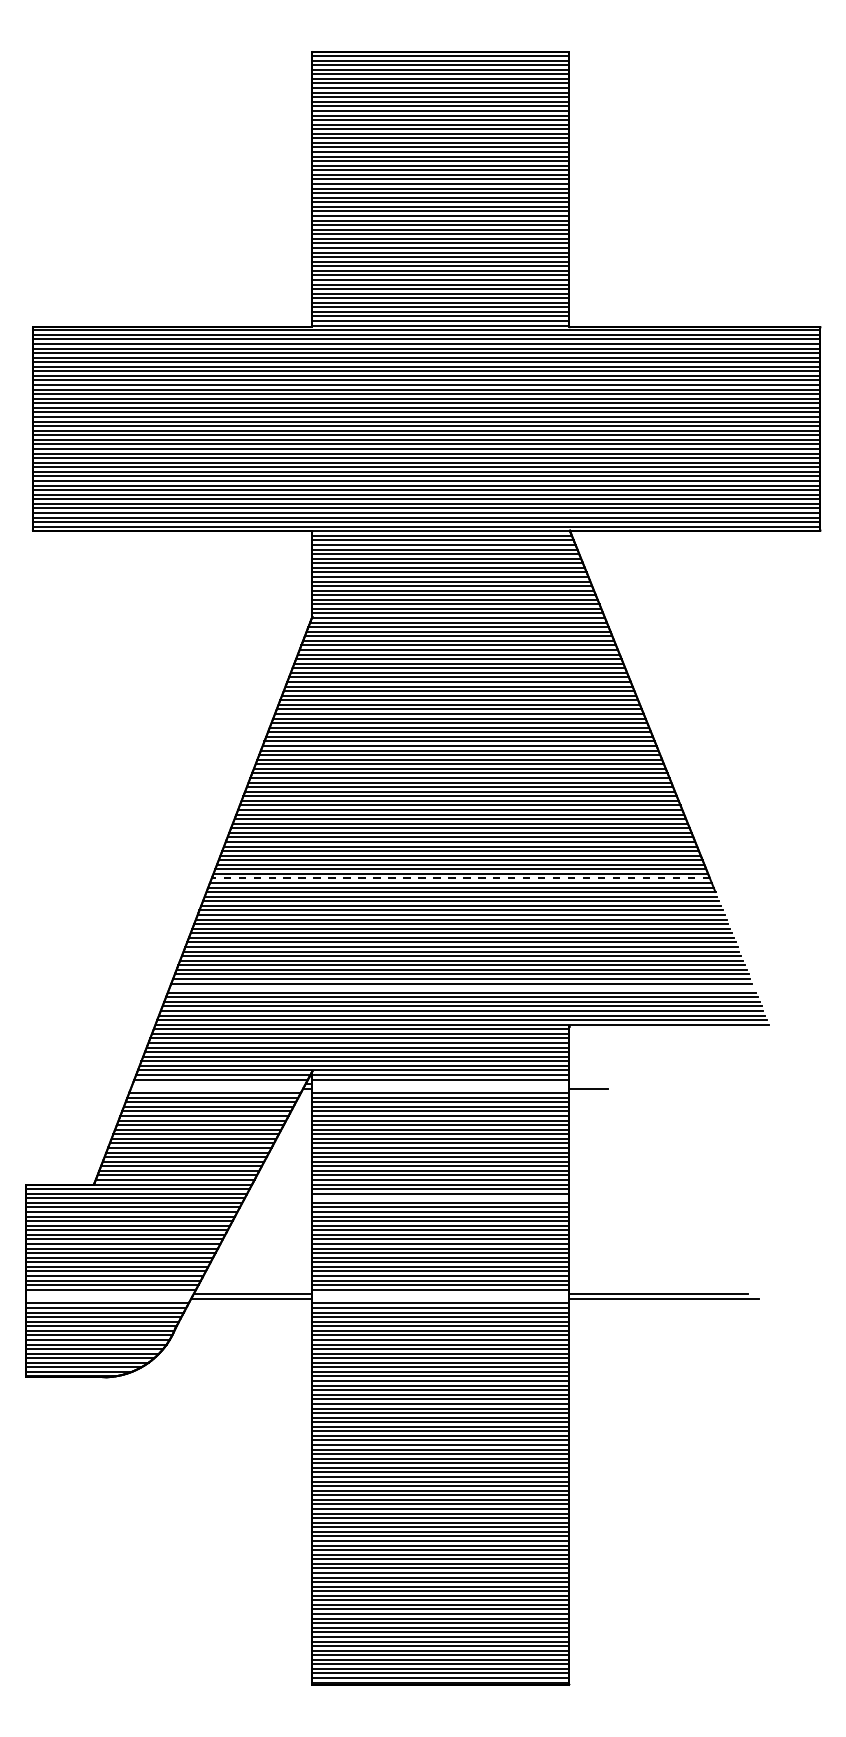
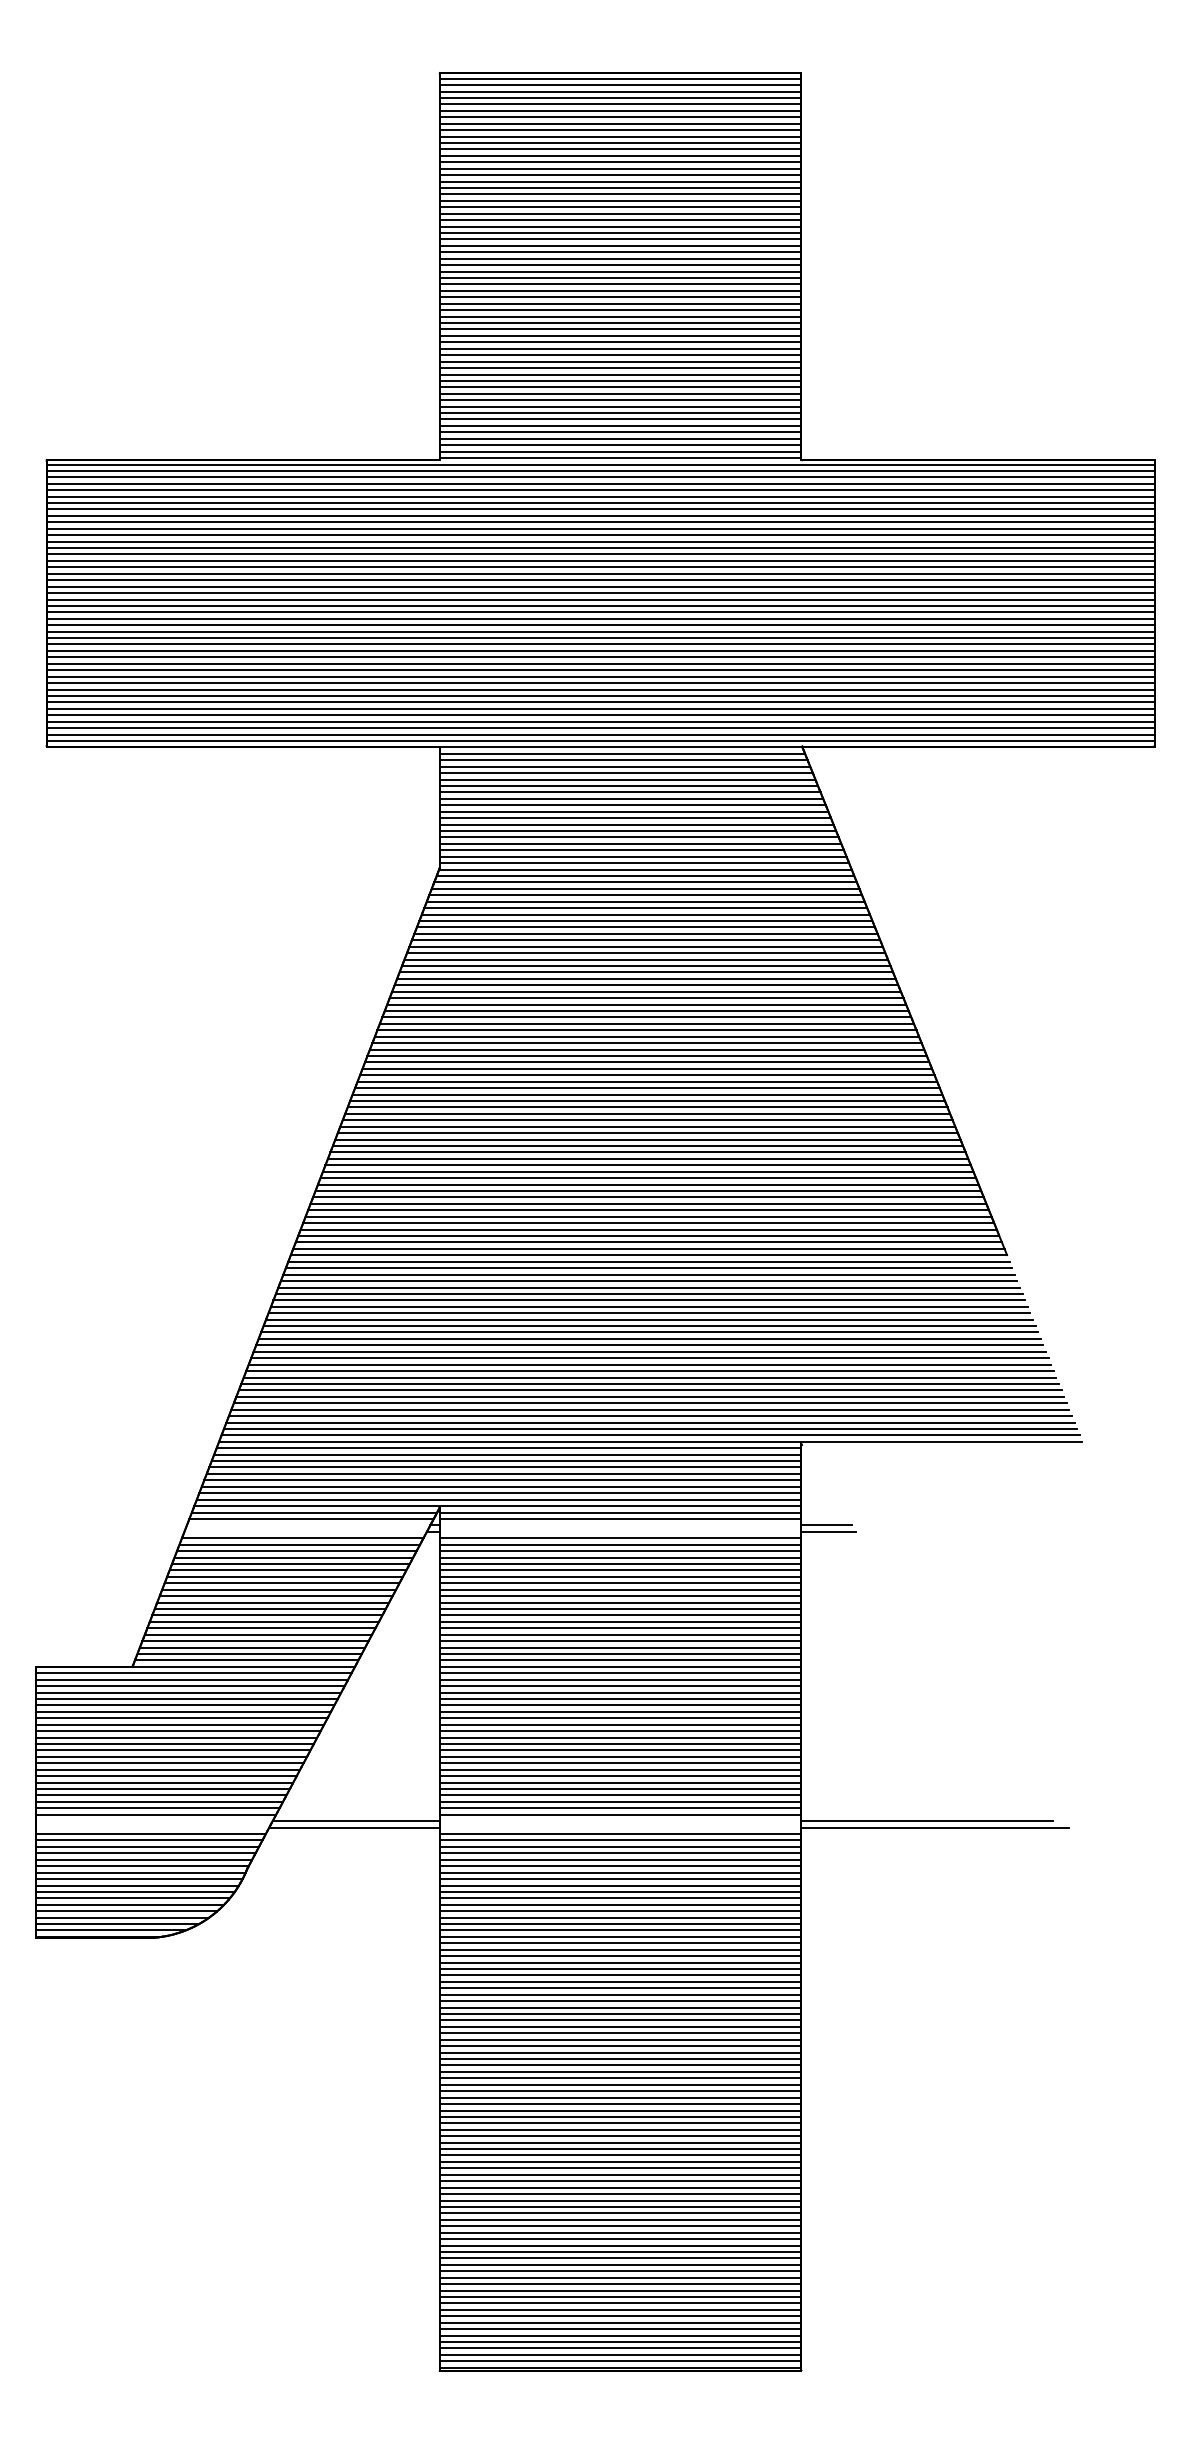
line: (460, 878) -> (648, 1236), dashed -> solid
line: (461, 988) -> (649, 1390), added
line: (587, 1084) -> (827, 1525), added
line: (440, 1198) -> (620, 1686), added

